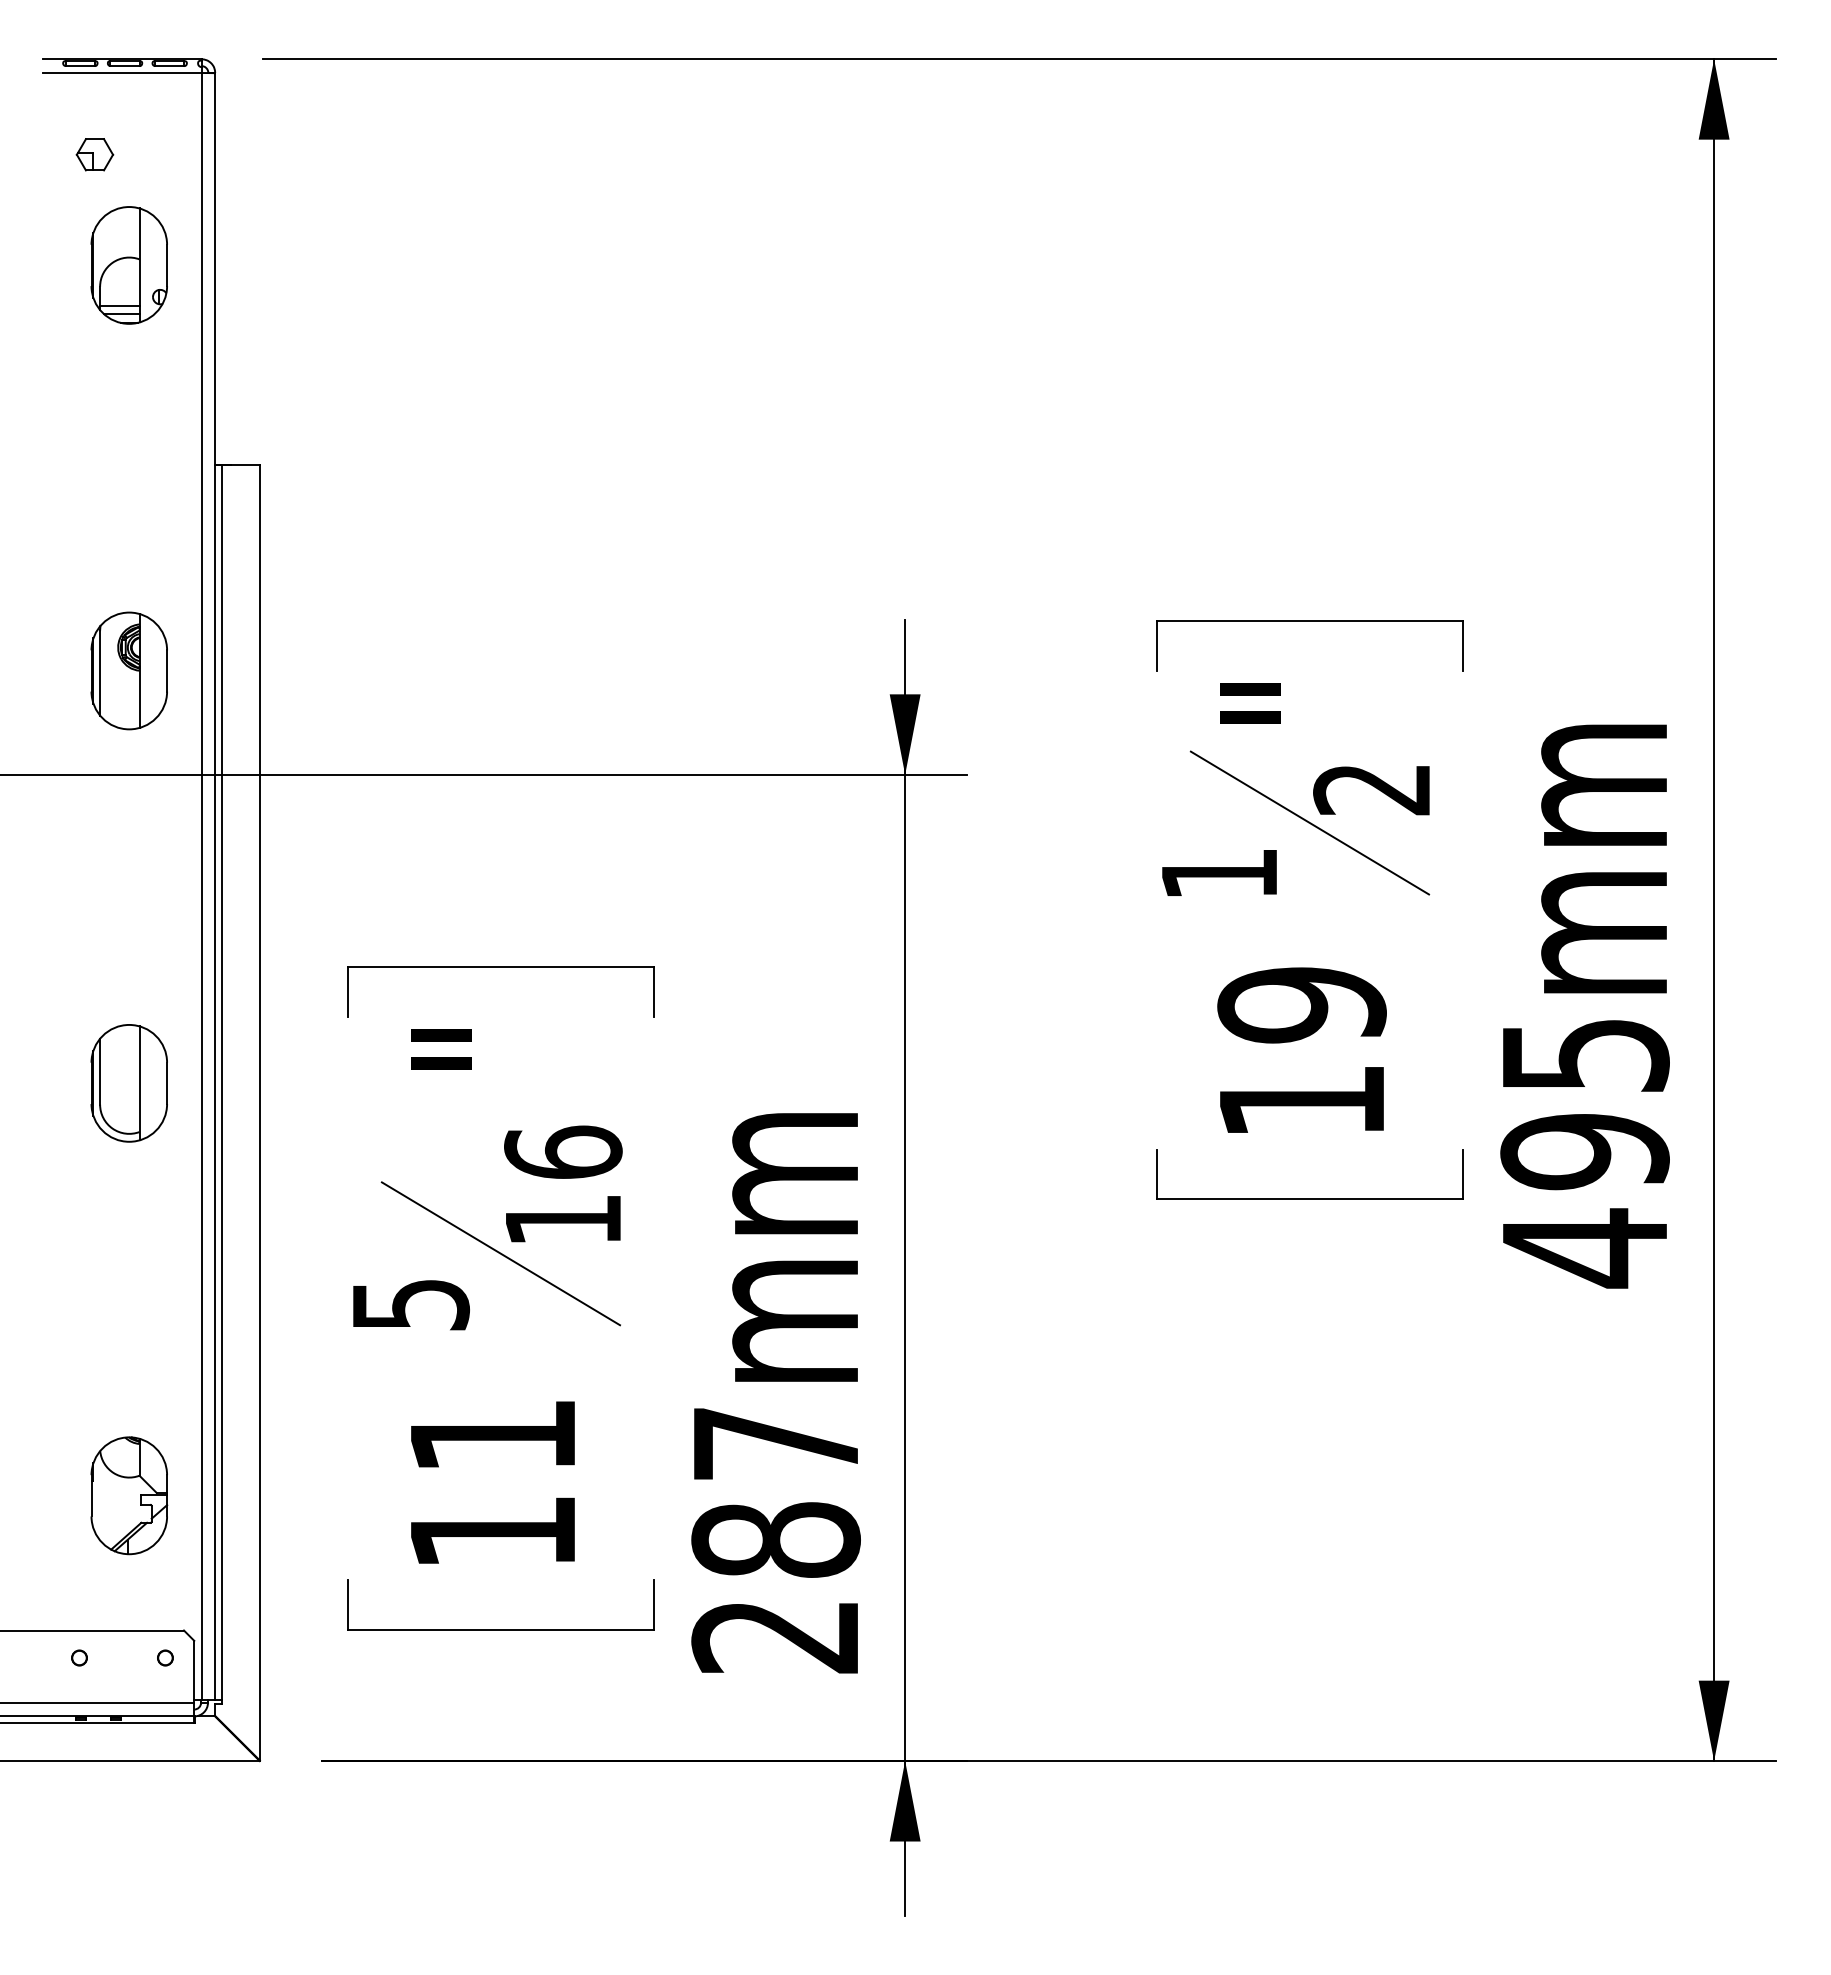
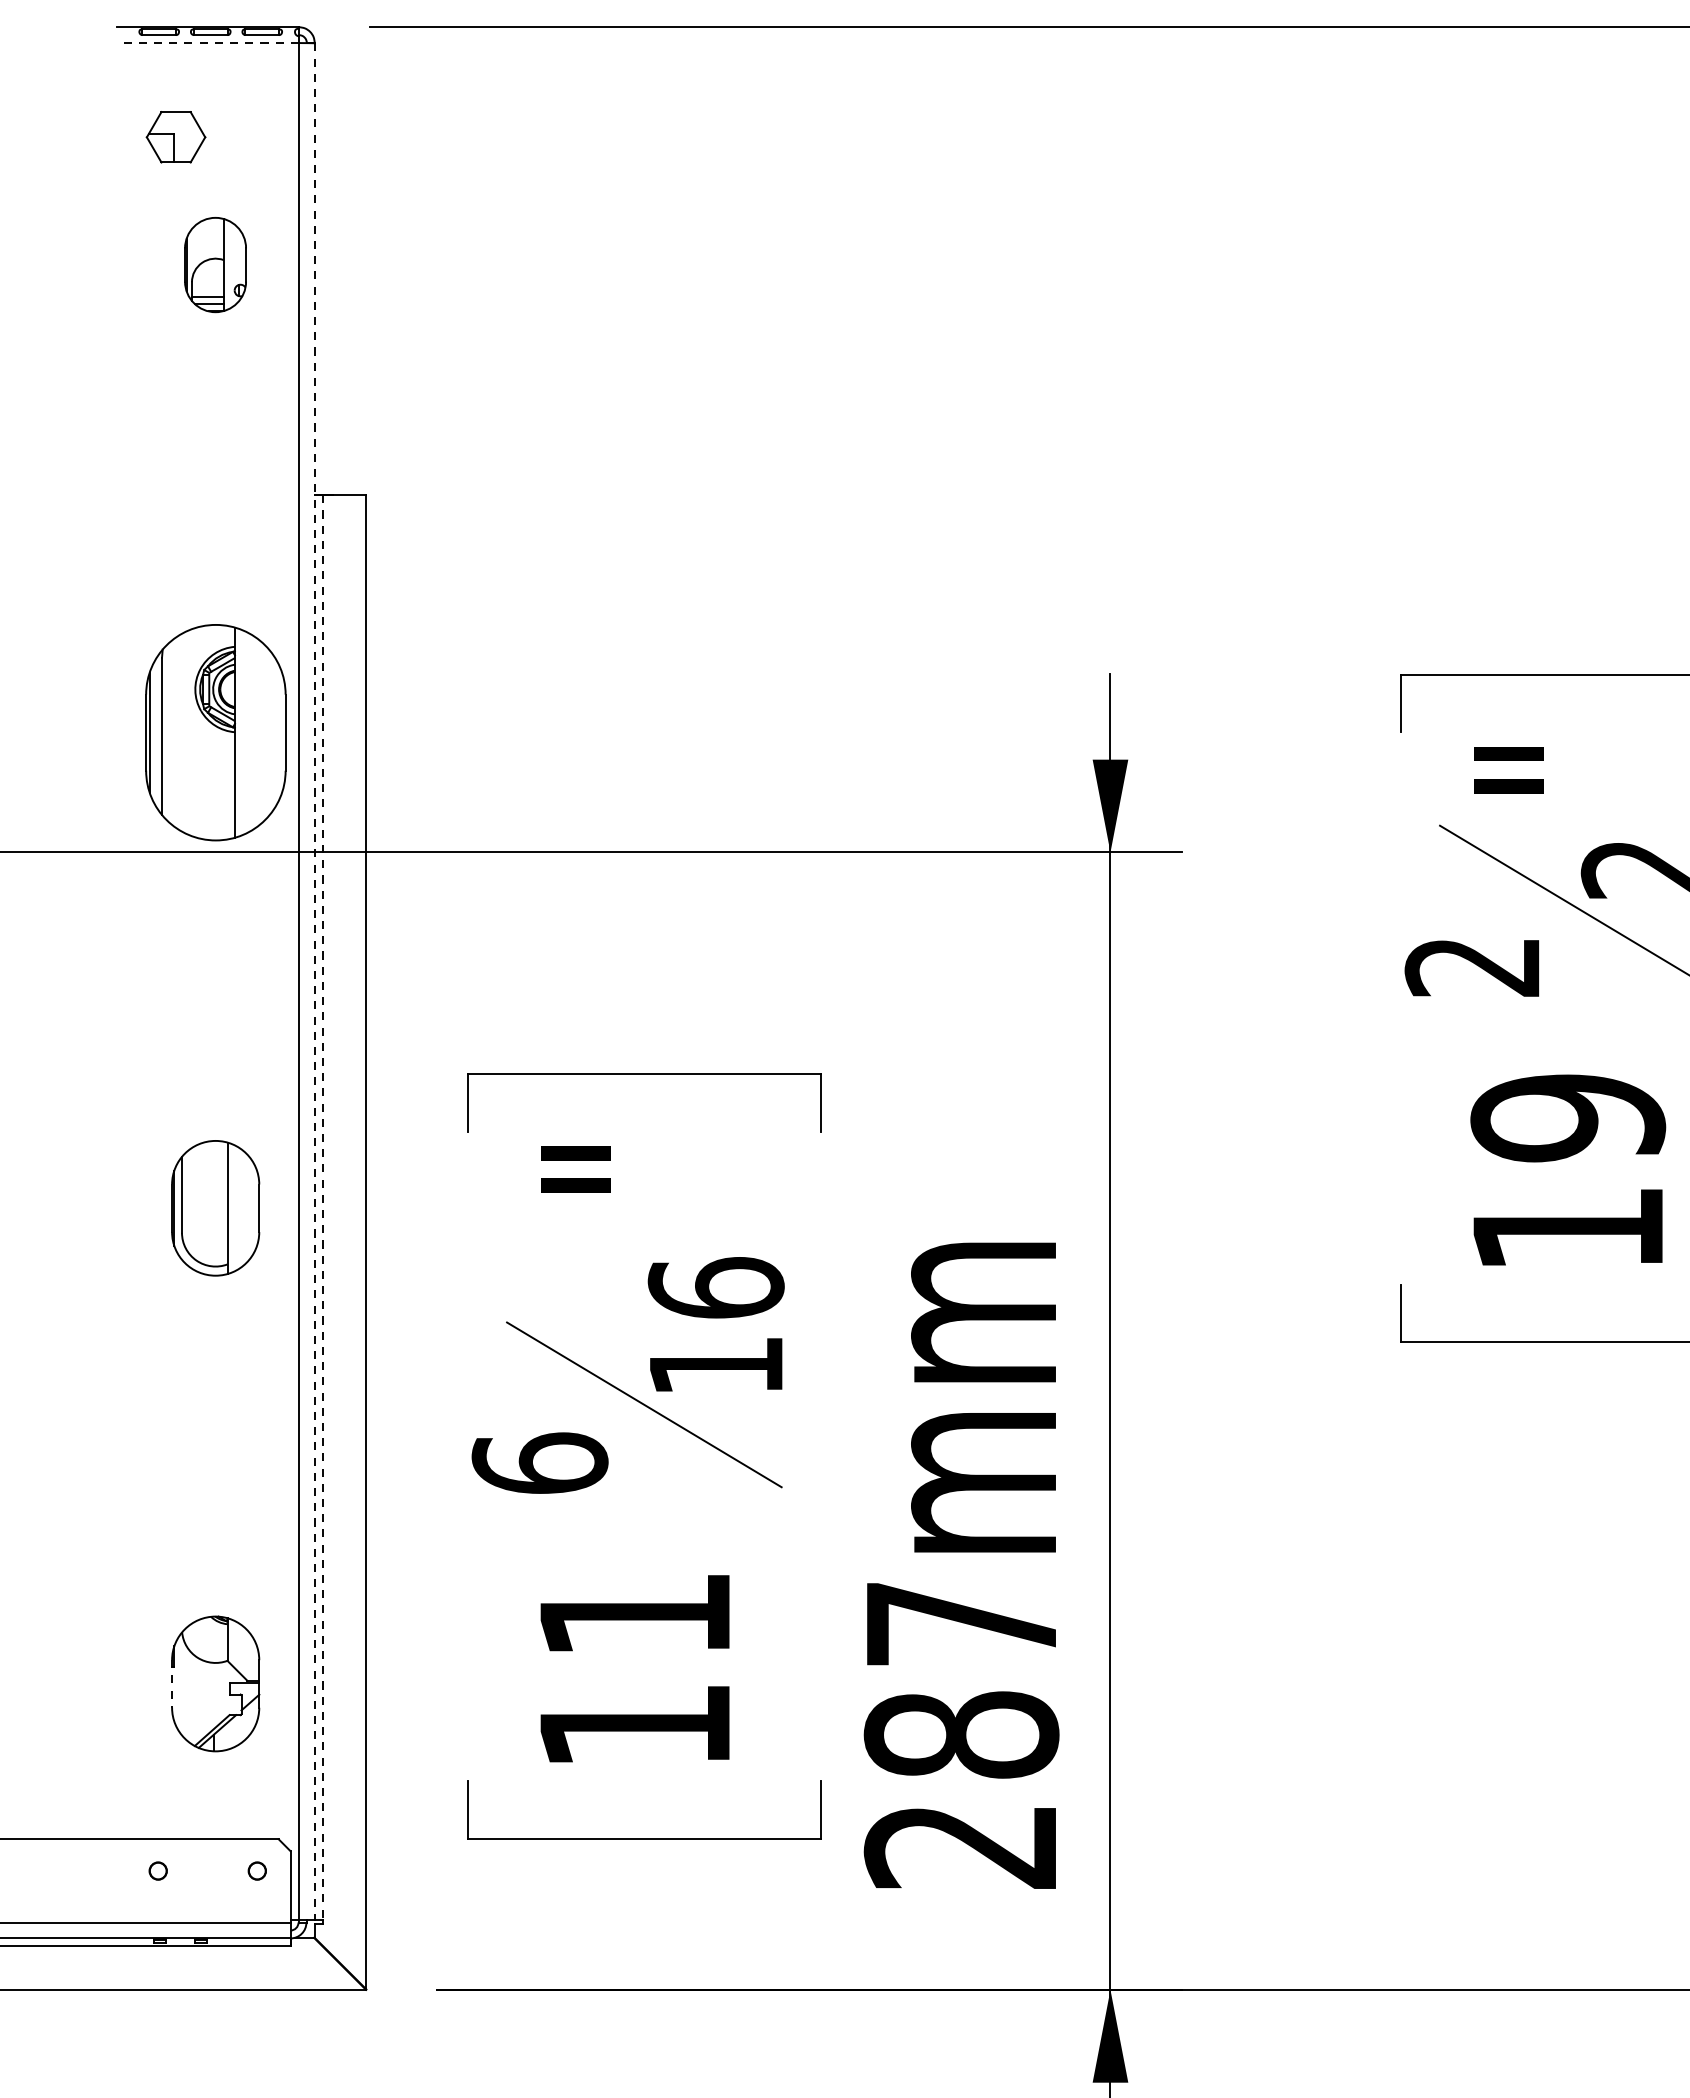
line: (121, 72) -> (206, 42), solid -> dashed
part: (94, 154) -> (175, 137), size x1.4
part: (128, 265) -> (214, 265), size x0.7
part: (128, 670) -> (214, 732), size x1.6
text: (1218, 874) -> (1471, 967), 1 -> 2
line: (215, 886) -> (315, 981), solid -> dashed
line: (222, 1082) -> (323, 1207), solid -> dashed
text: (410, 1303) -> (539, 1462), 5 -> 6
line: (91, 1495) -> (172, 1683), solid -> dashed

